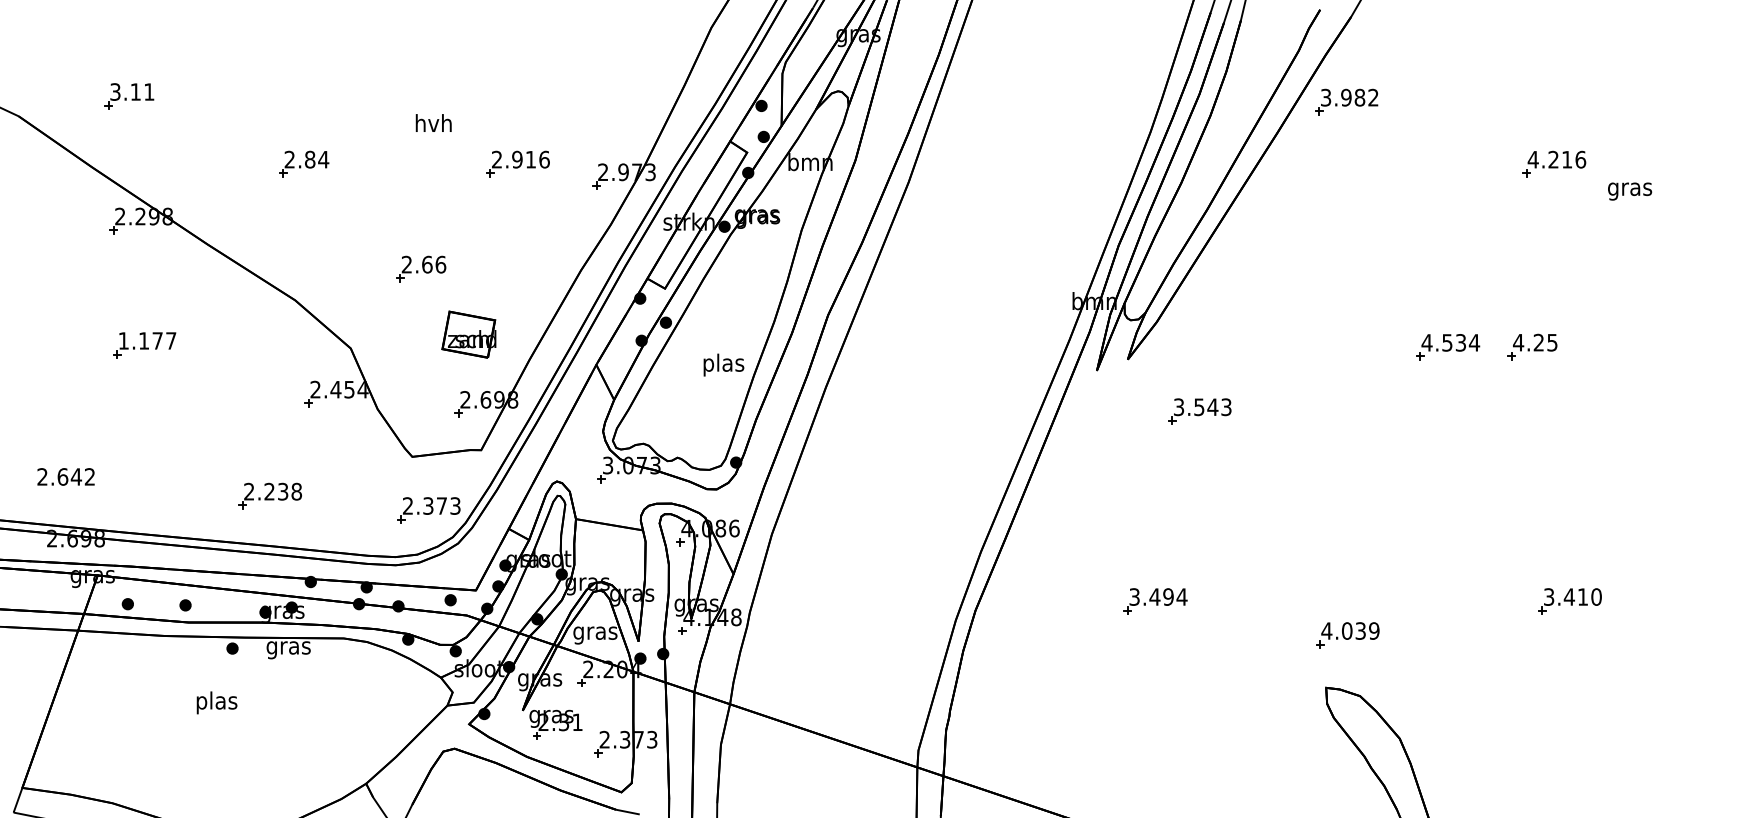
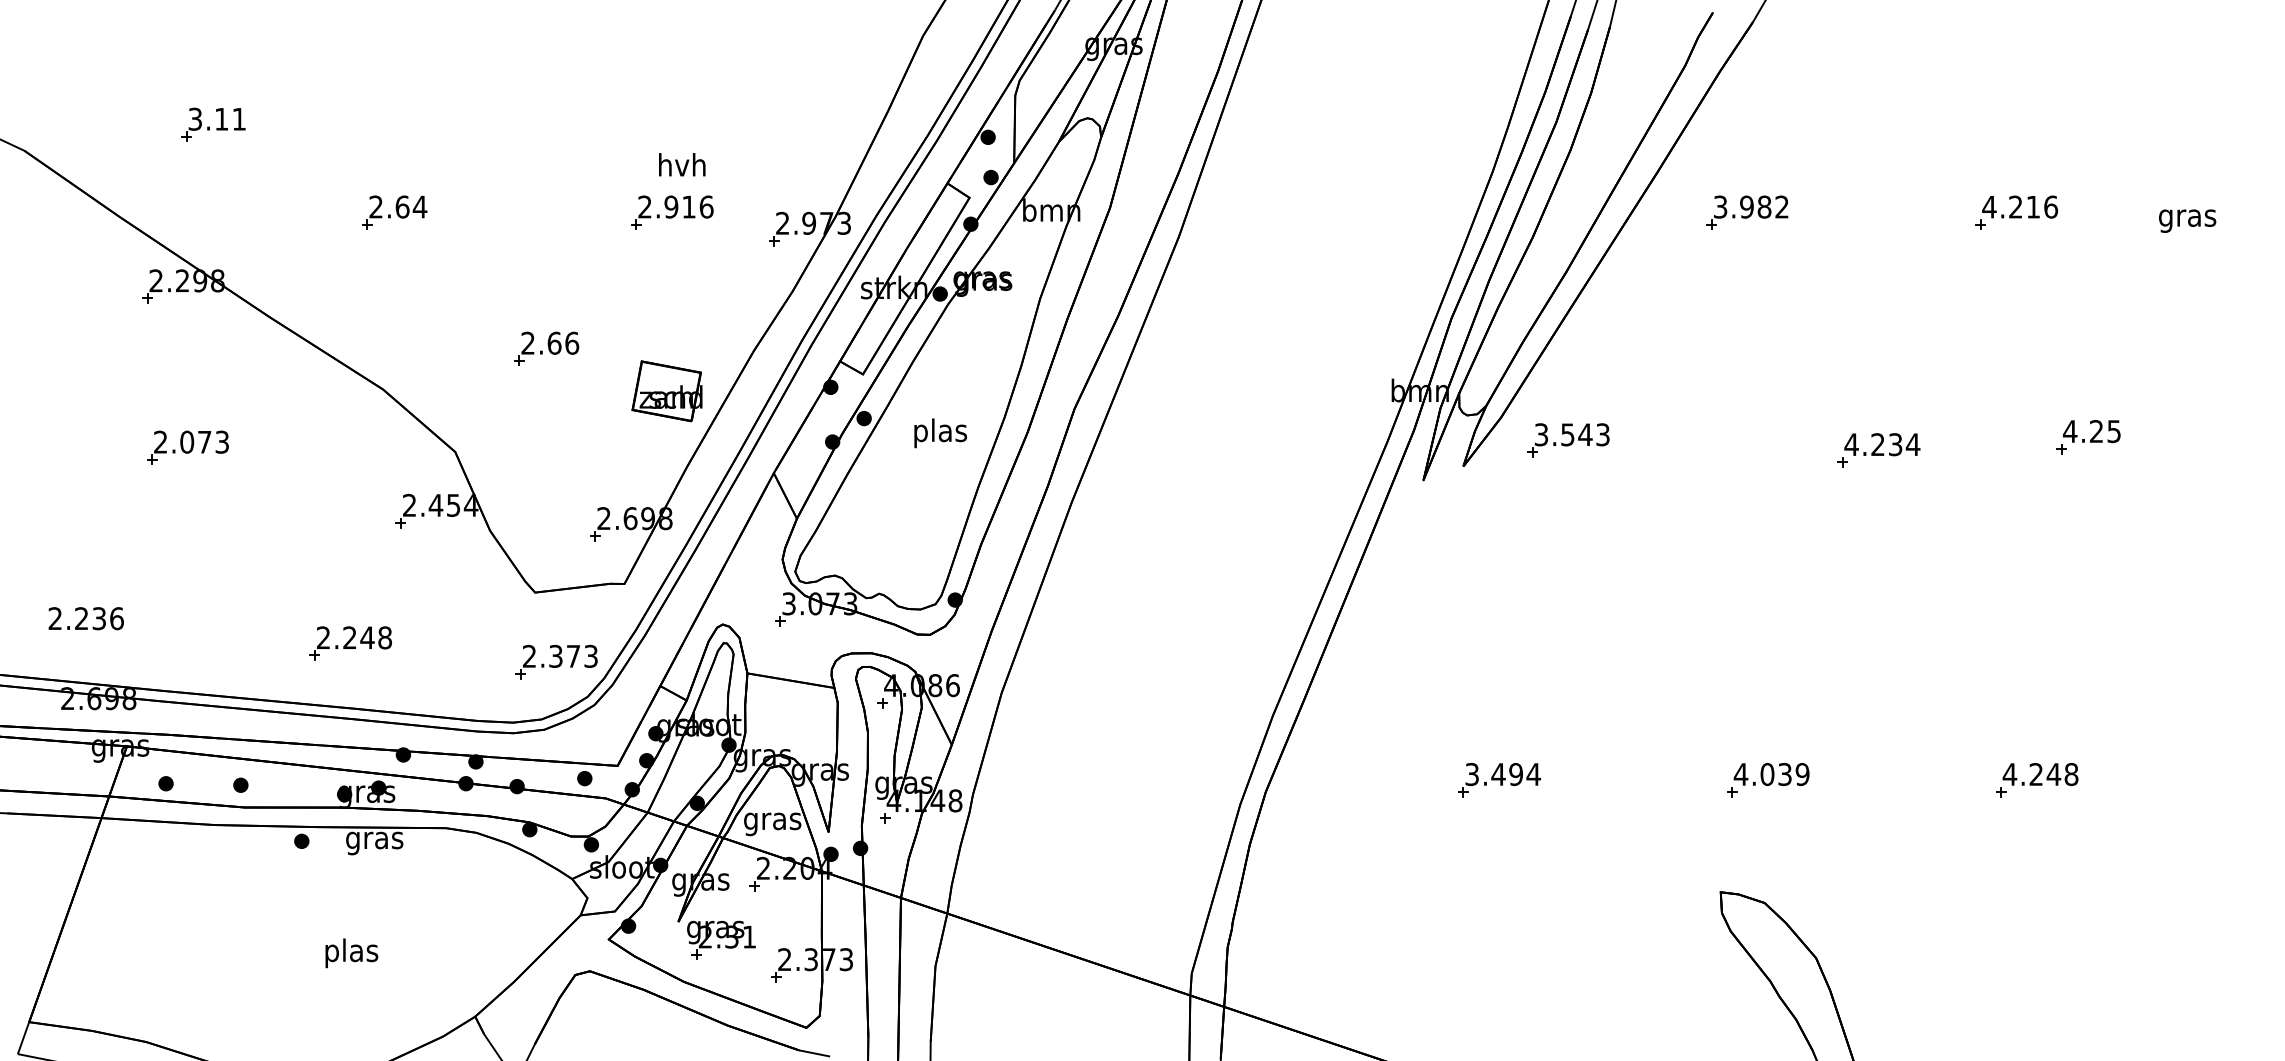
part: (129, 96) -> (213, 125), moved
part: (1346, 101) -> (1747, 211), moved
text: (433, 122) -> (681, 163), moved
text: (310, 159) -> (402, 206), 2.84 -> 2.64
text: (1630, 191) -> (2188, 221), moved
part: (468, 334) -> (666, 391), moved
text: (147, 340) -> (191, 441), 1.177 -> 2.073
text: (1447, 342) -> (1878, 444), 4.534 -> 4.234
part: (1532, 346) -> (2088, 436), moved
text: (723, 364) -> (940, 432), moved
part: (1199, 411) -> (1568, 440), moved
text: (76, 476) -> (99, 618), 2.642 -> 2.236
text: (282, 491) -> (366, 637), 2.238 -> 2.248
text: (1572, 596) -> (2040, 773), 3.410 -> 4.248
part: (1347, 635) -> (1767, 780), moved
text: (216, 702) -> (351, 952), moved

